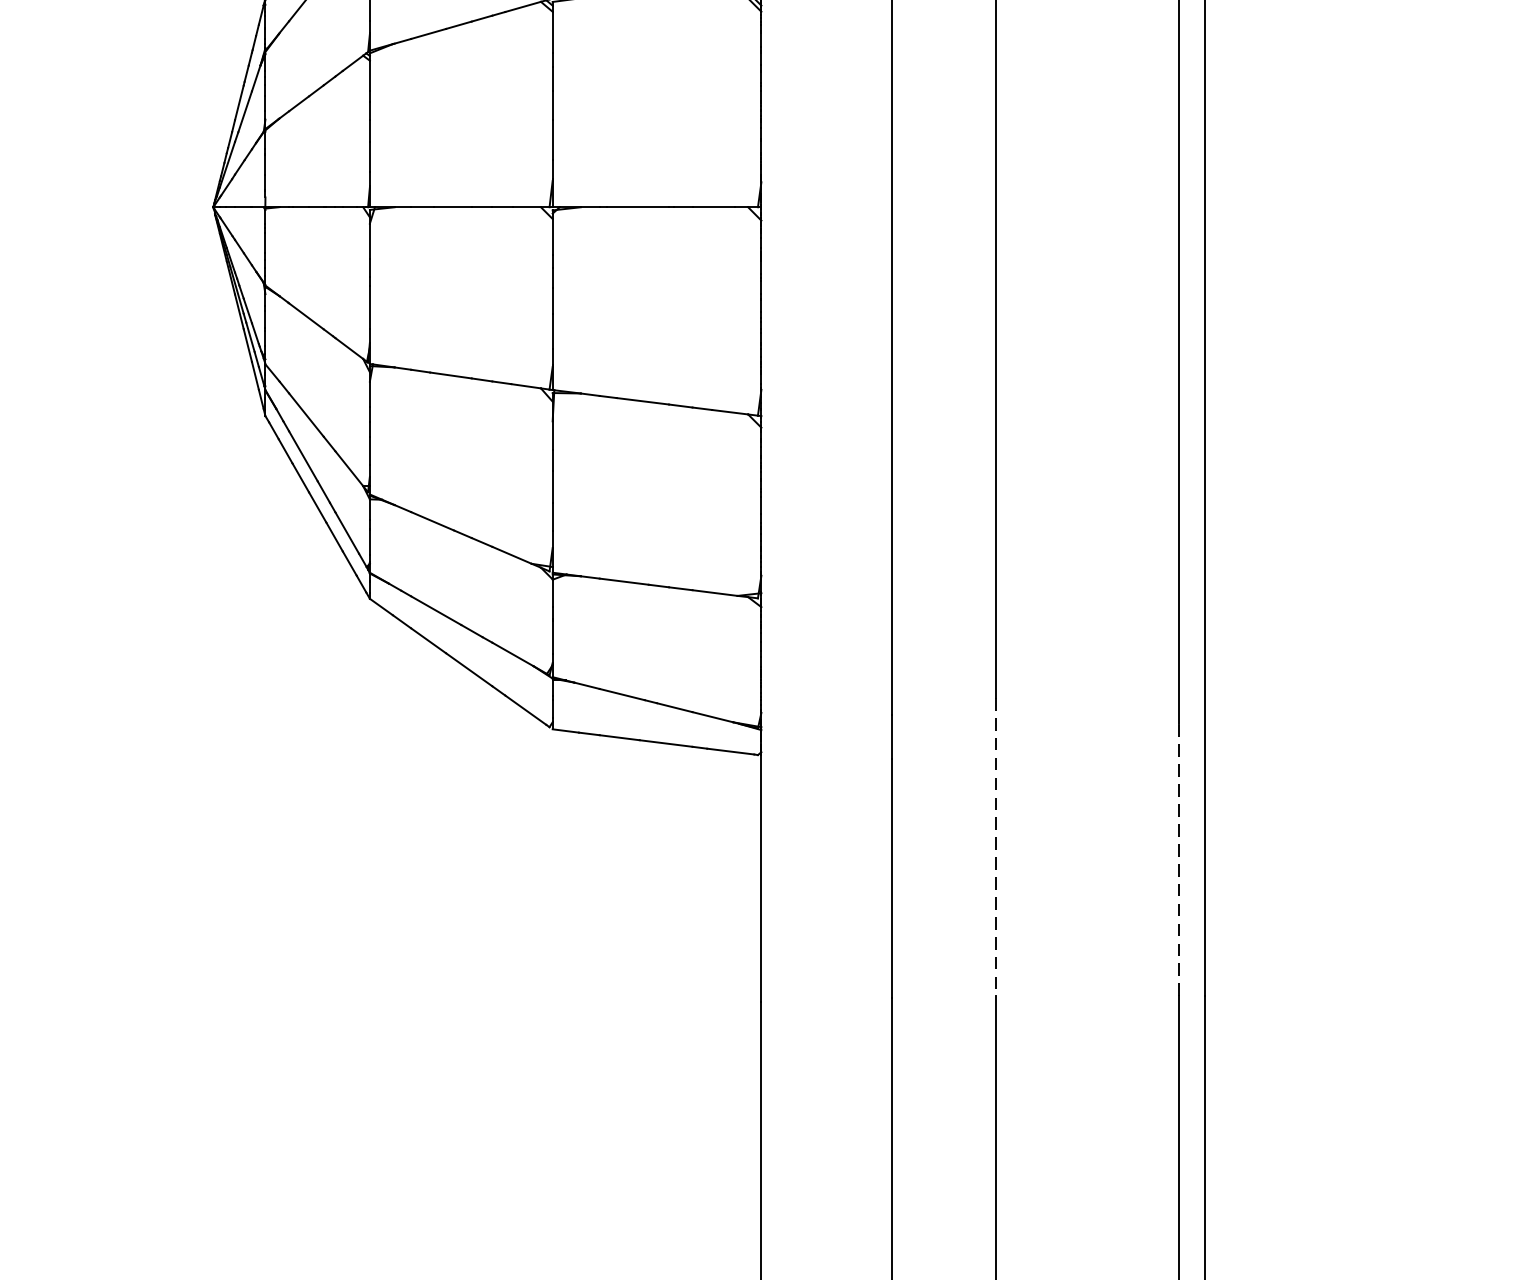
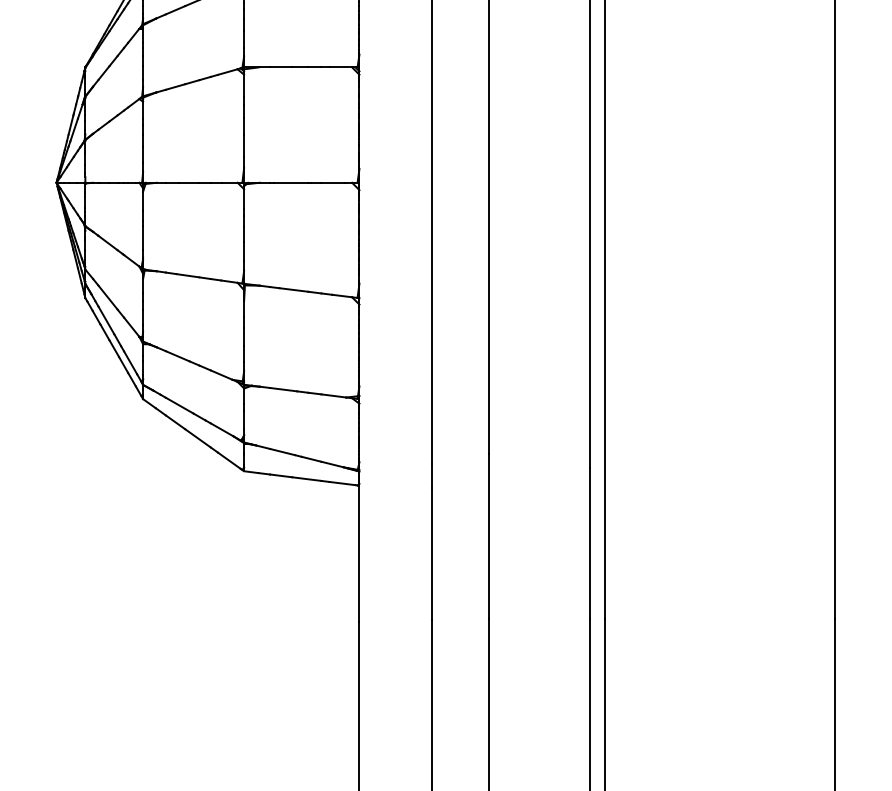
line: (996, 847) -> (489, 536), dashed -> solid
line: (1179, 858) -> (590, 542), dashed -> solid

